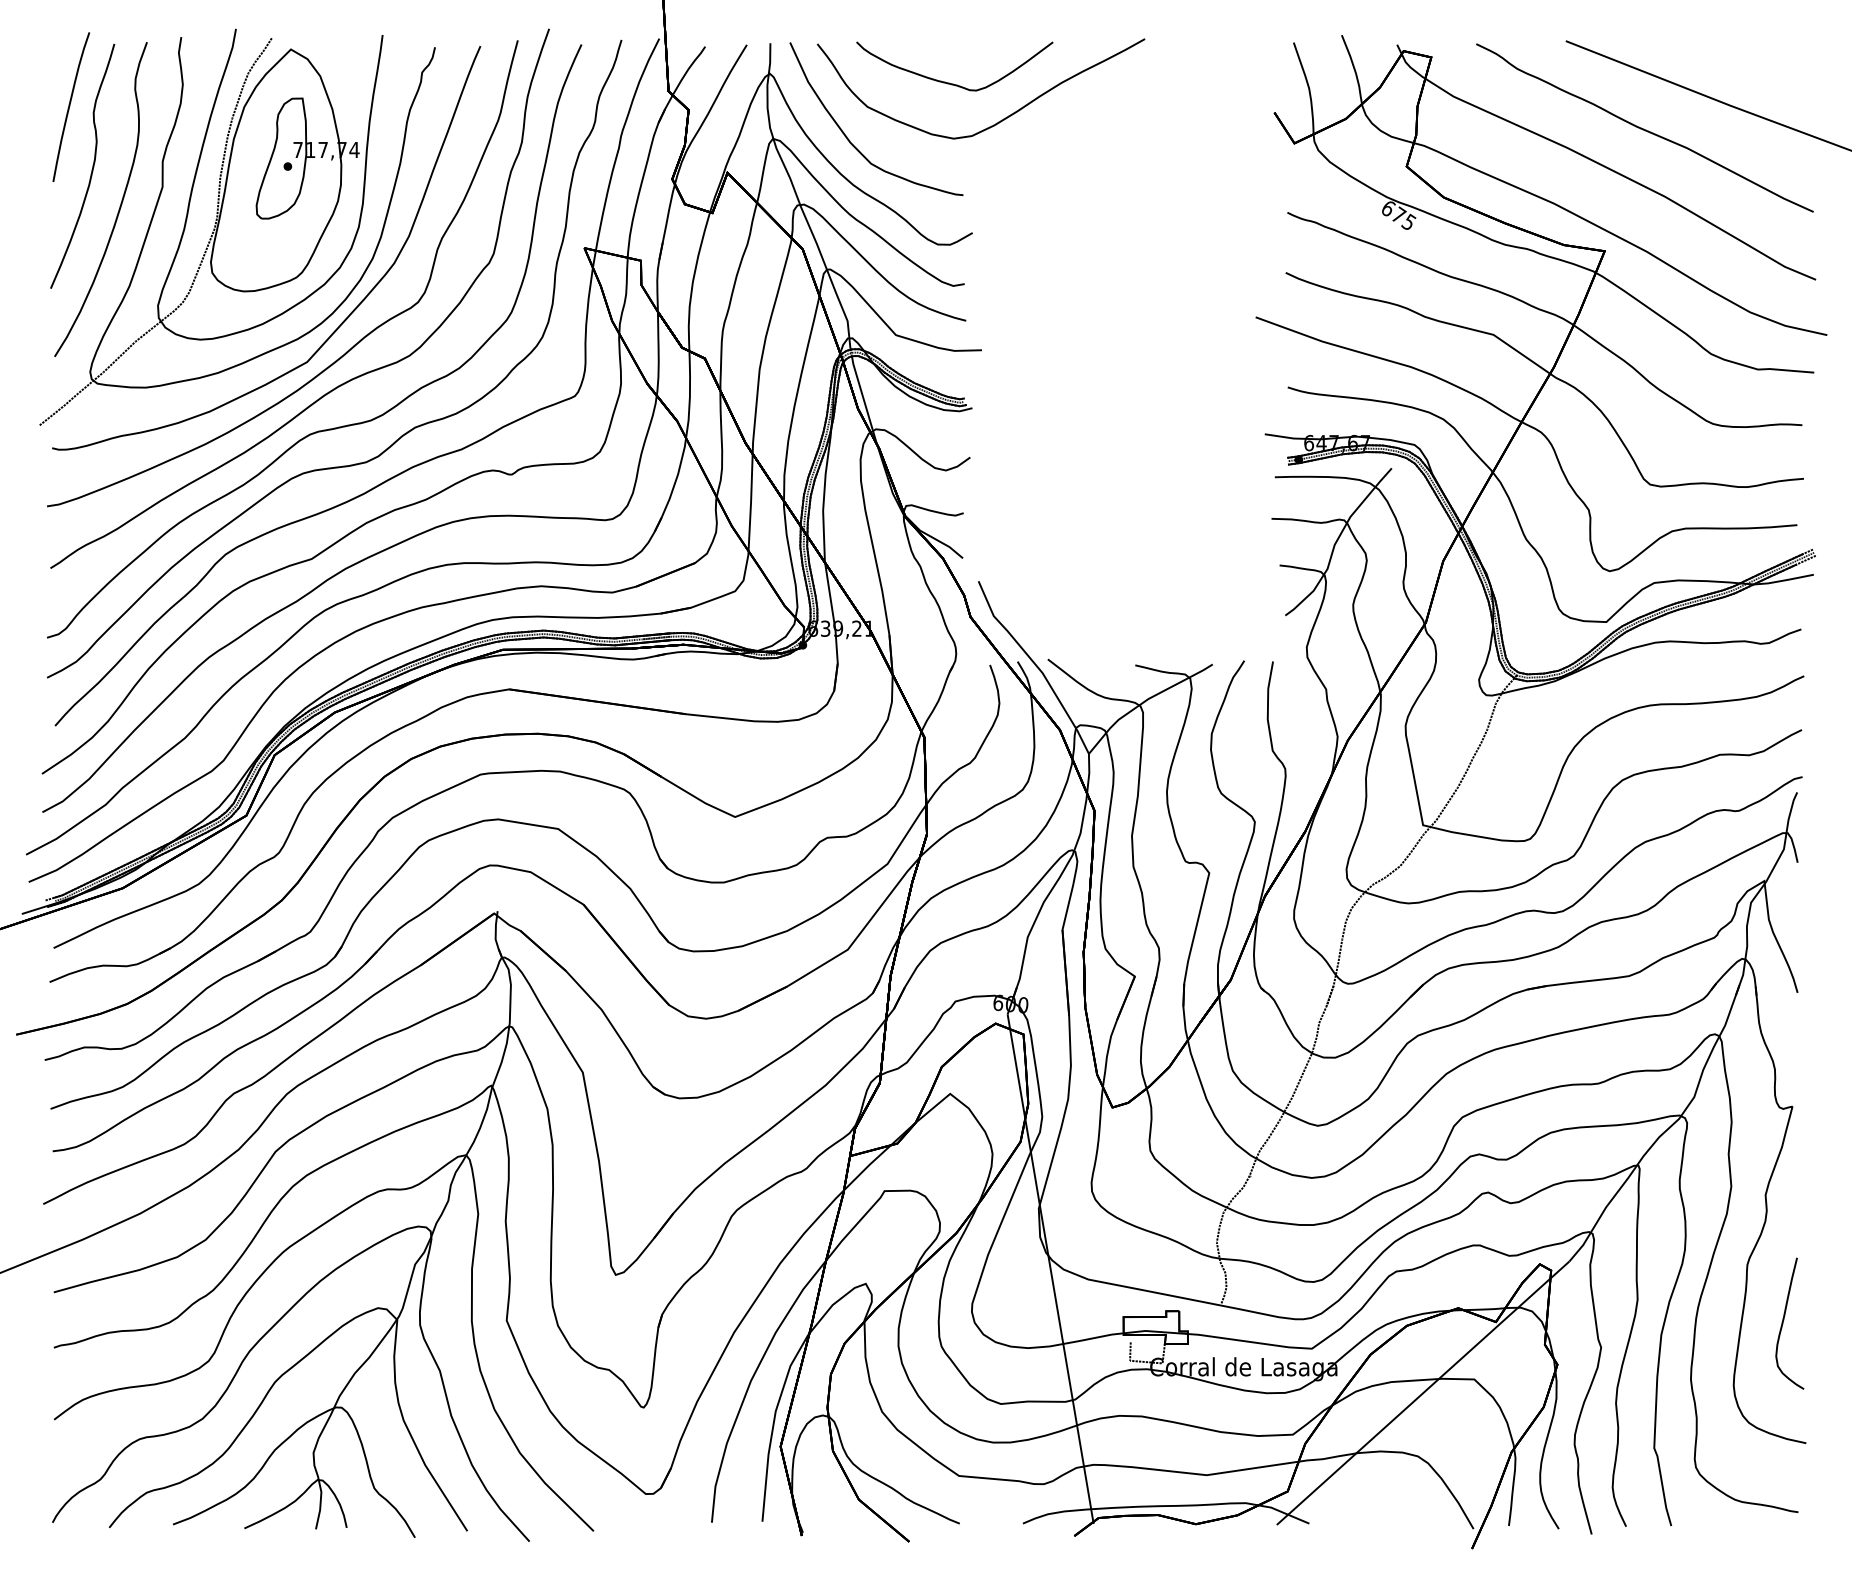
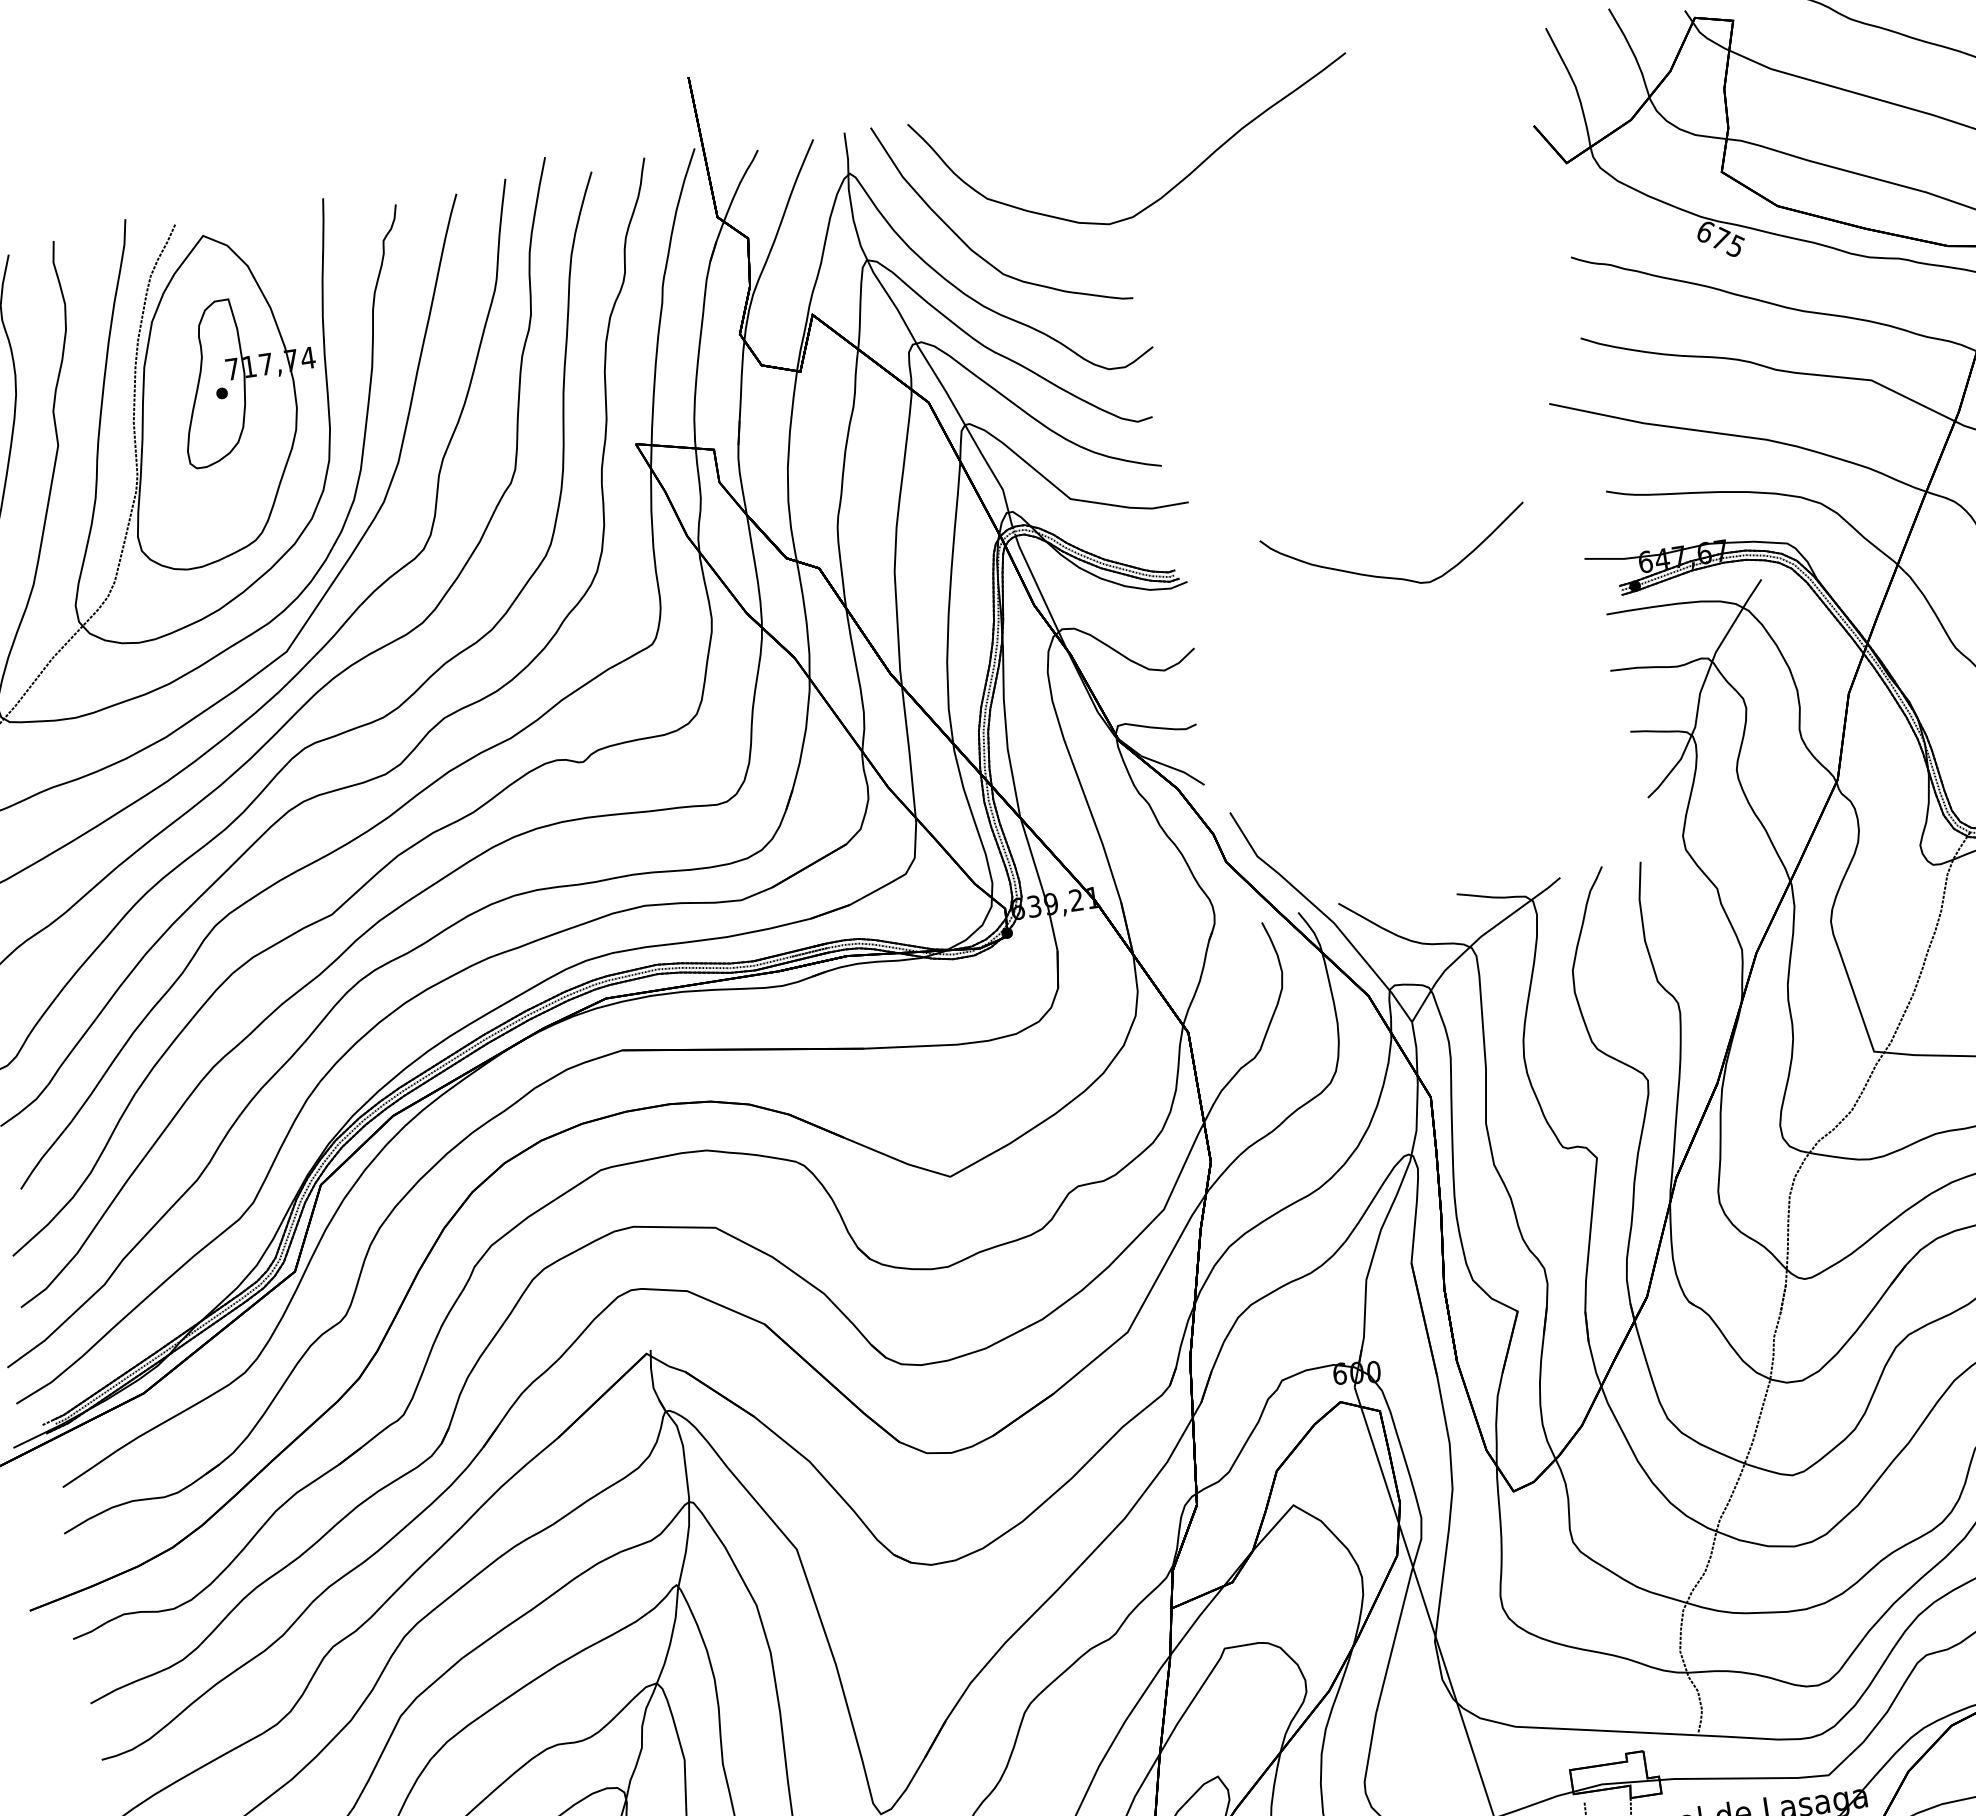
part: (949, 82) -> (1392, 576), moved

